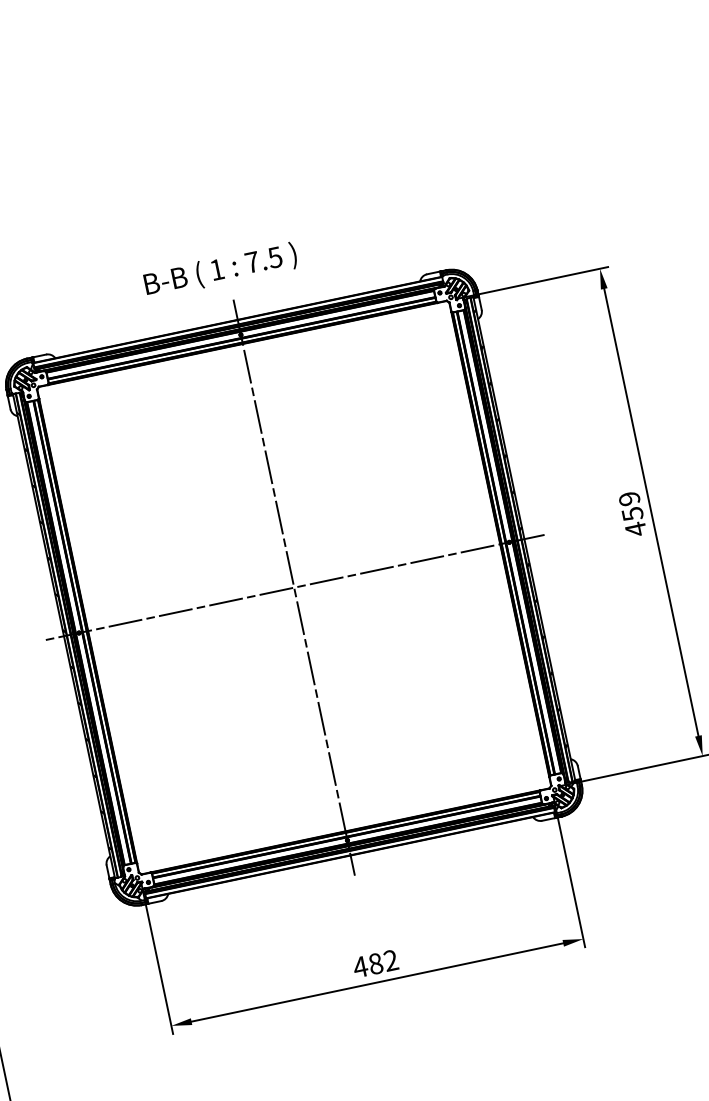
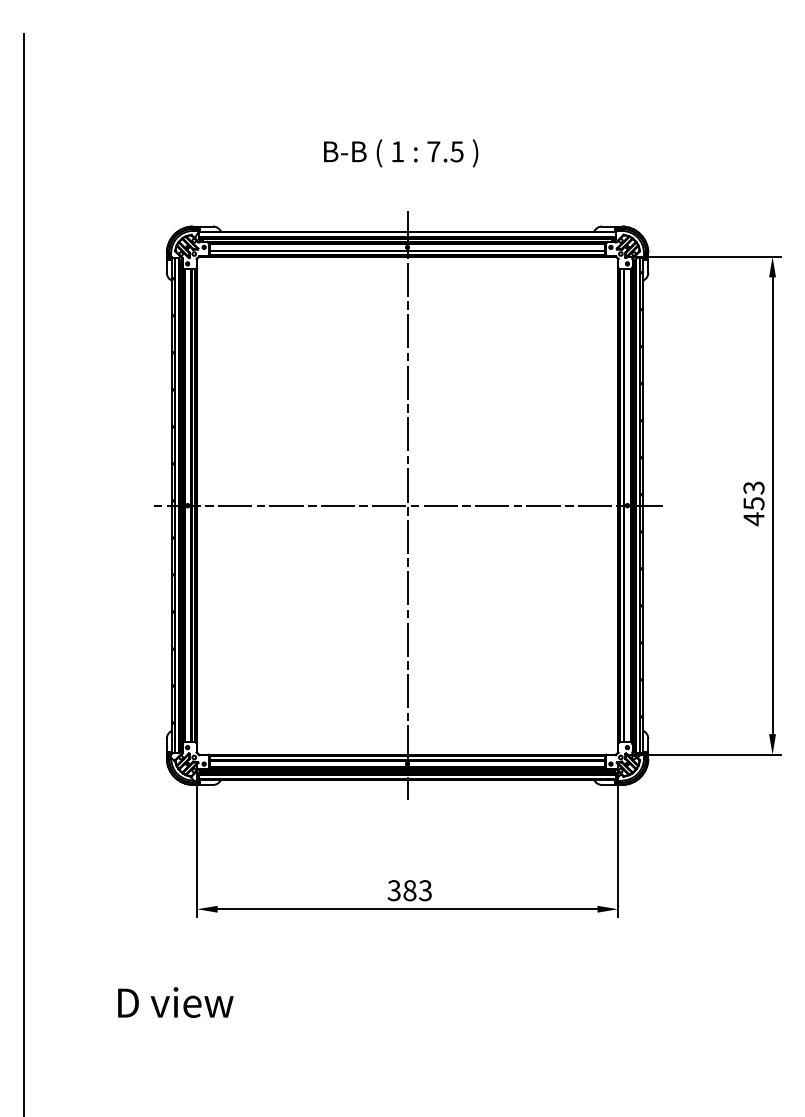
text: (221, 270) -> (401, 153), moved
text: (628, 498) -> (753, 487), 459 -> 453
text: (375, 963) -> (409, 890), 482 -> 383

